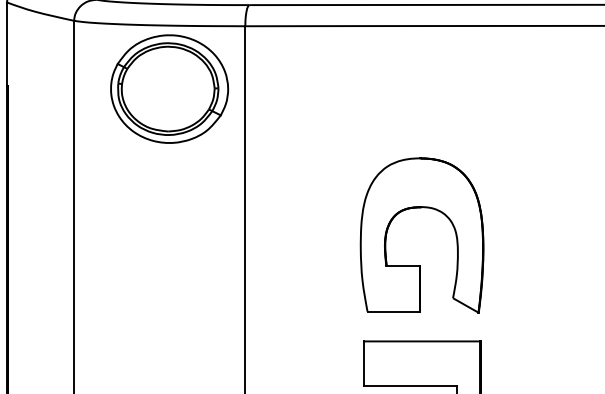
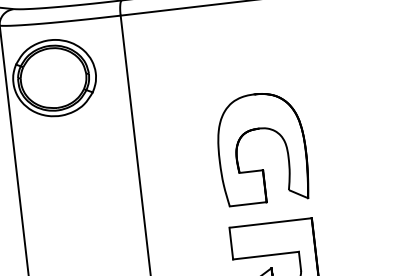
part: (169, 88) -> (54, 77), moved

